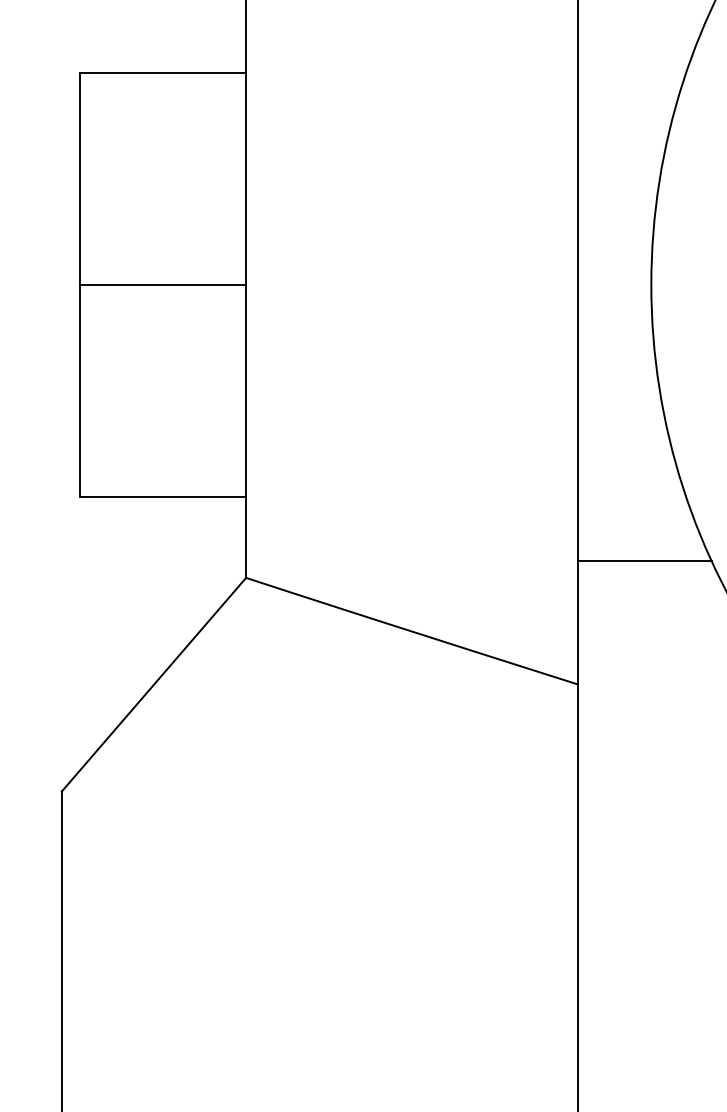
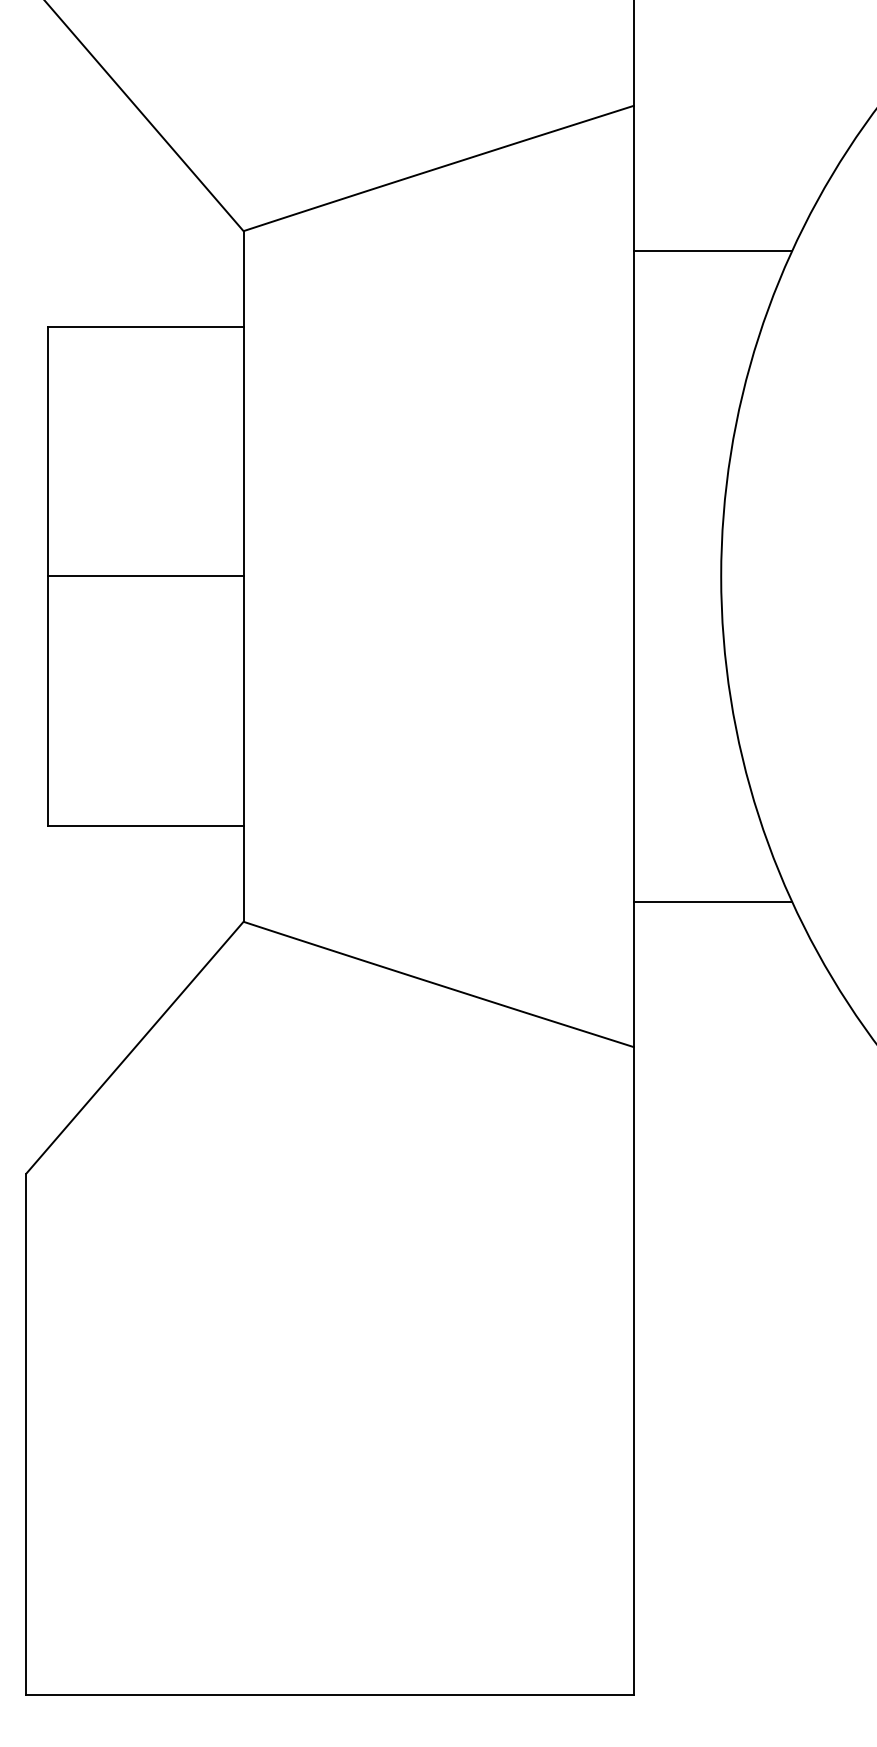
line: (644, 8) -> (713, 250), added

